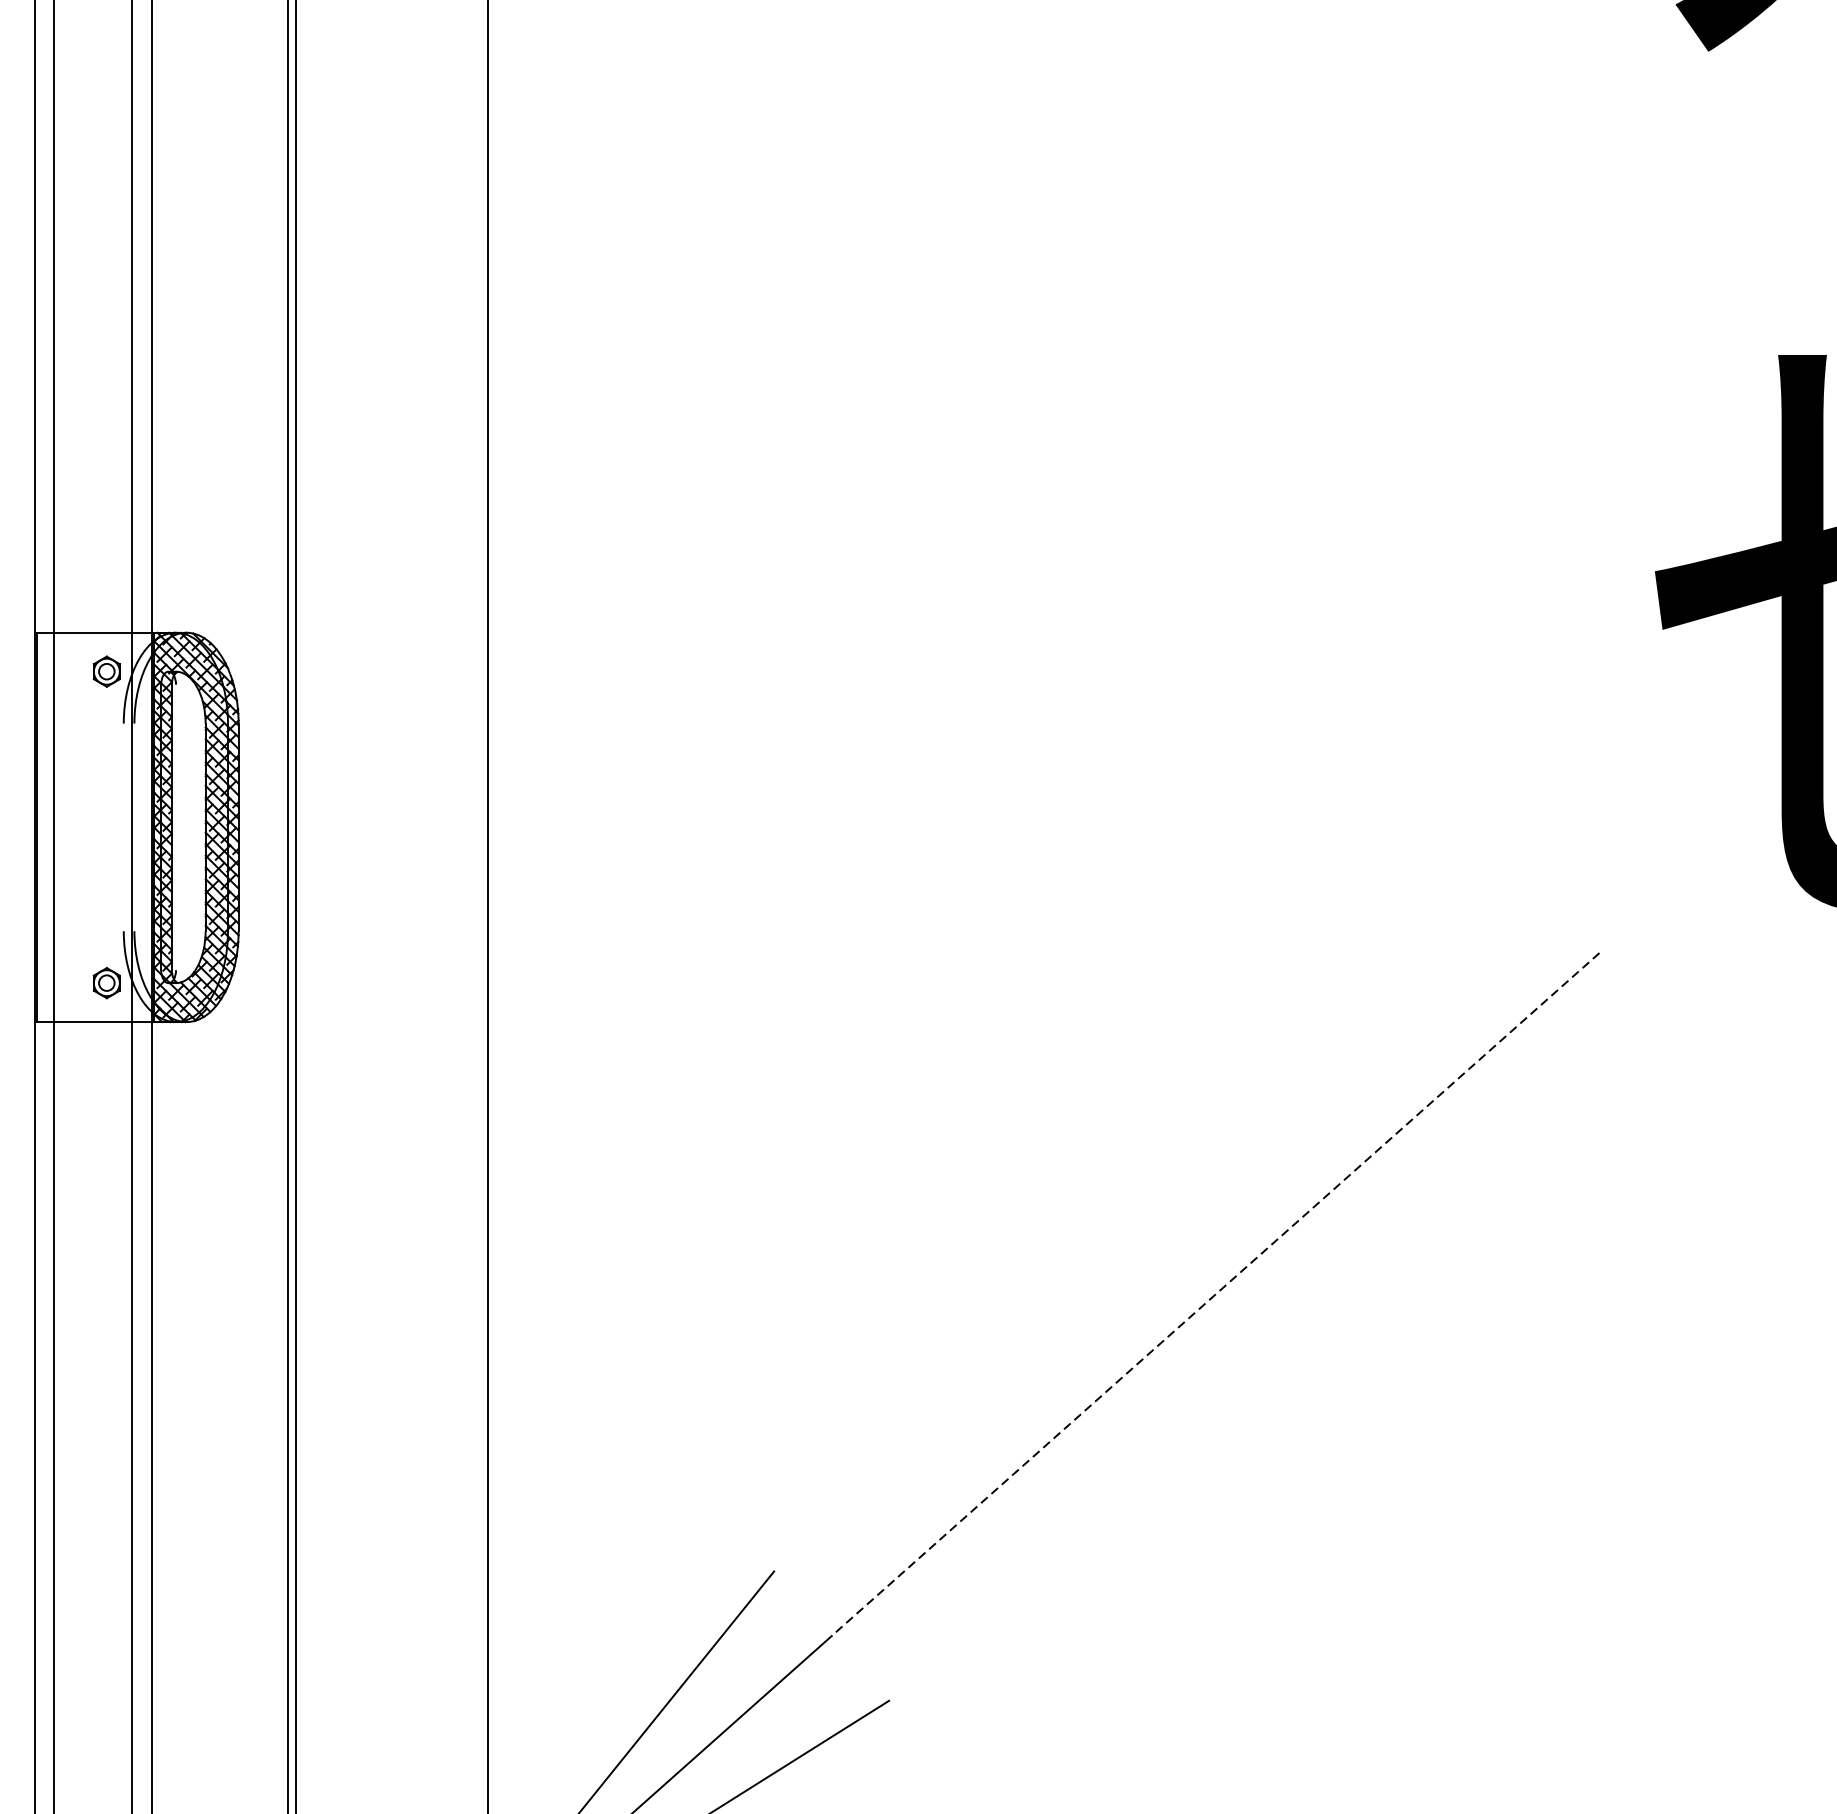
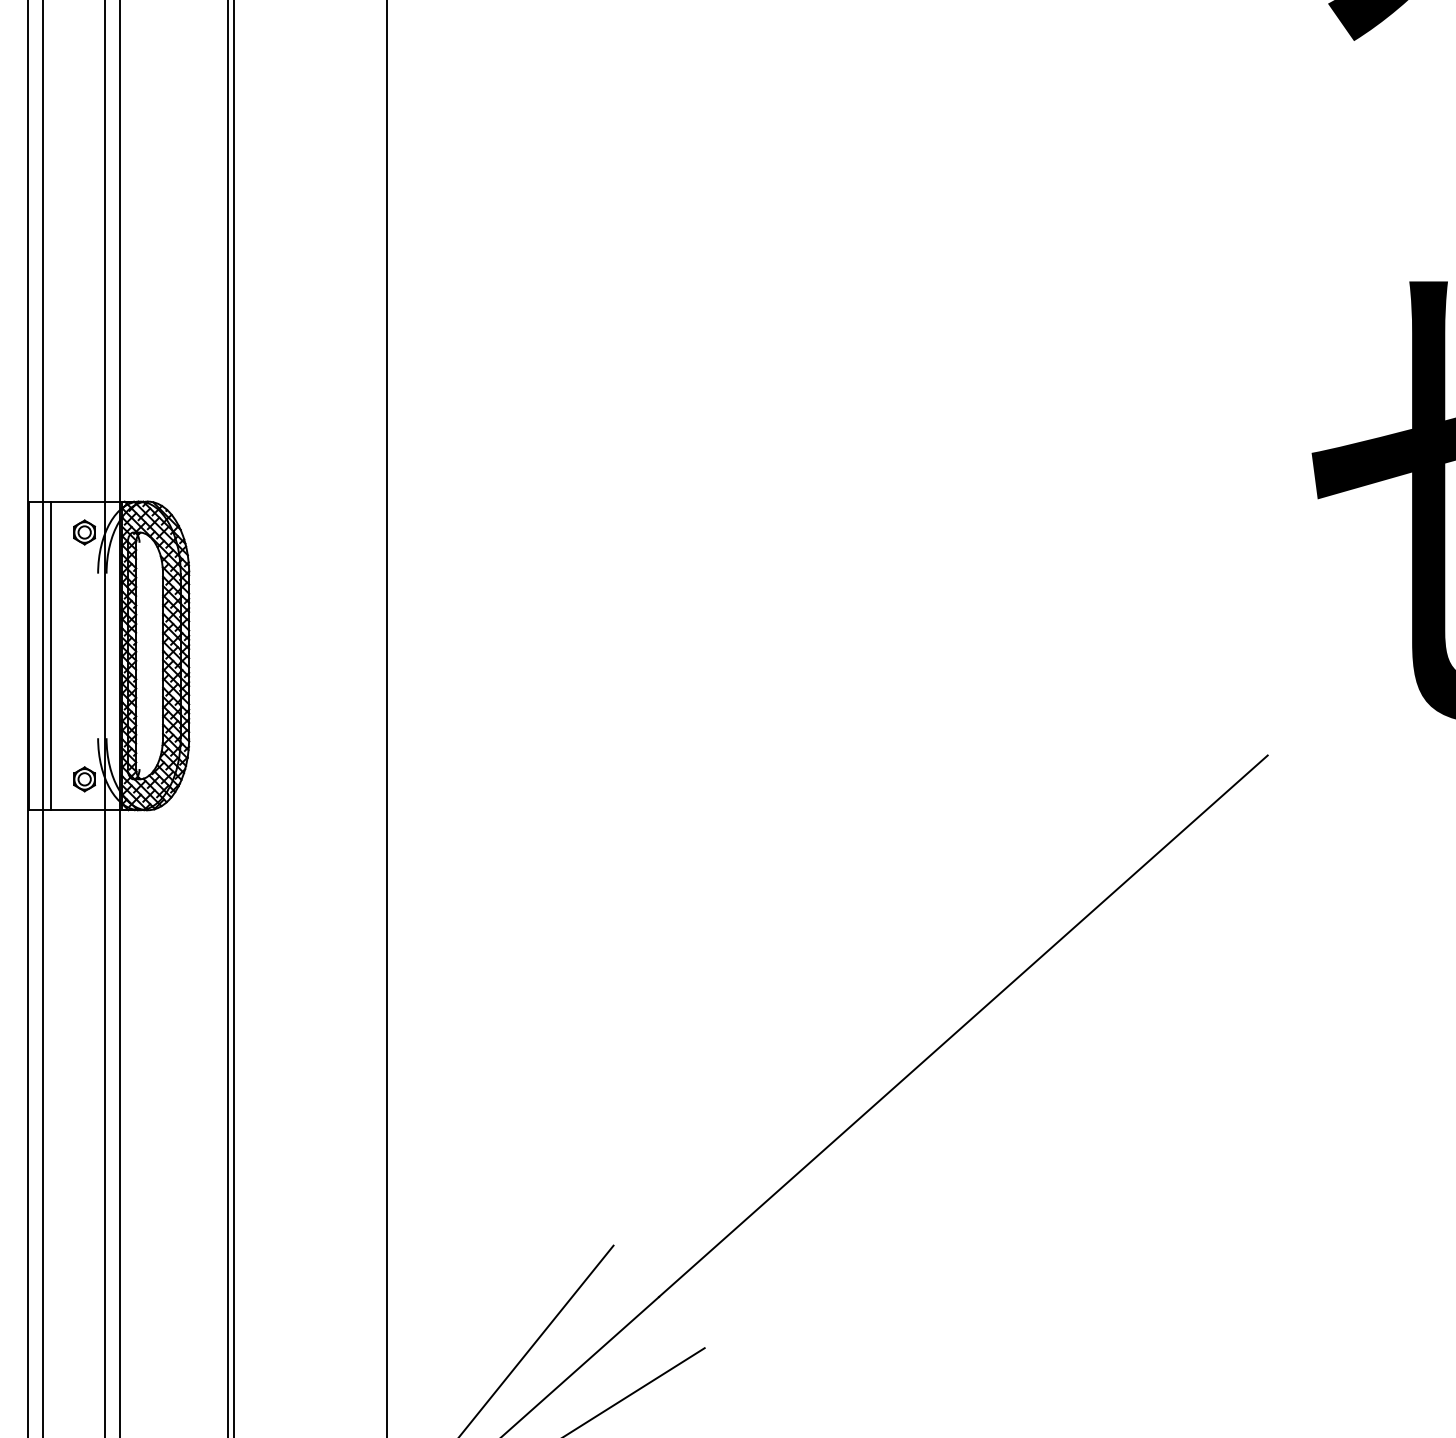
line: (63, 826) -> (50, 655), added
line: (1215, 1294) -> (963, 1026), dashed -> solid

